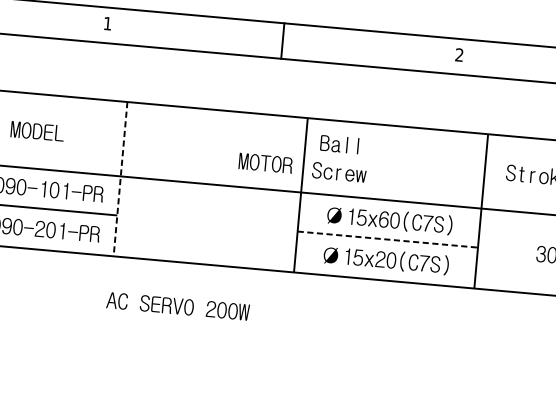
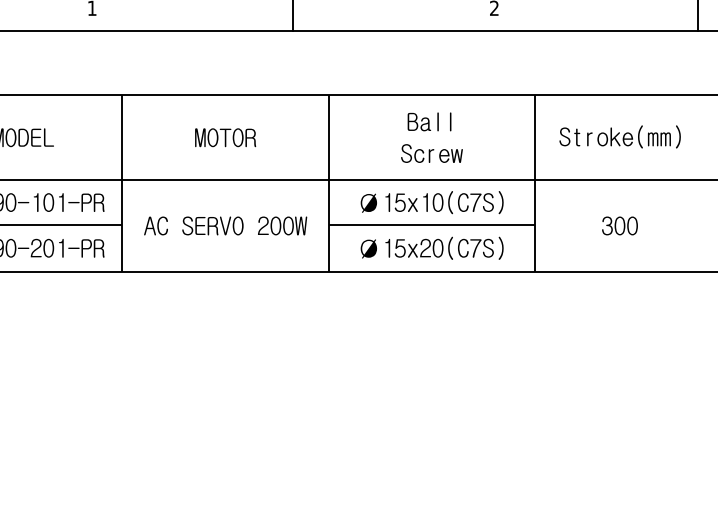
text: (340, 158) -> (431, 137), moved
text: (265, 163) -> (225, 137), moved
line: (120, 179) -> (122, 183), dashed -> solid
text: (384, 219) -> (425, 202), Ø15x60(C7S) -> Ø15x10(C7S)
line: (388, 239) -> (432, 224), dashed -> solid
text: (178, 305) -> (225, 225), moved

